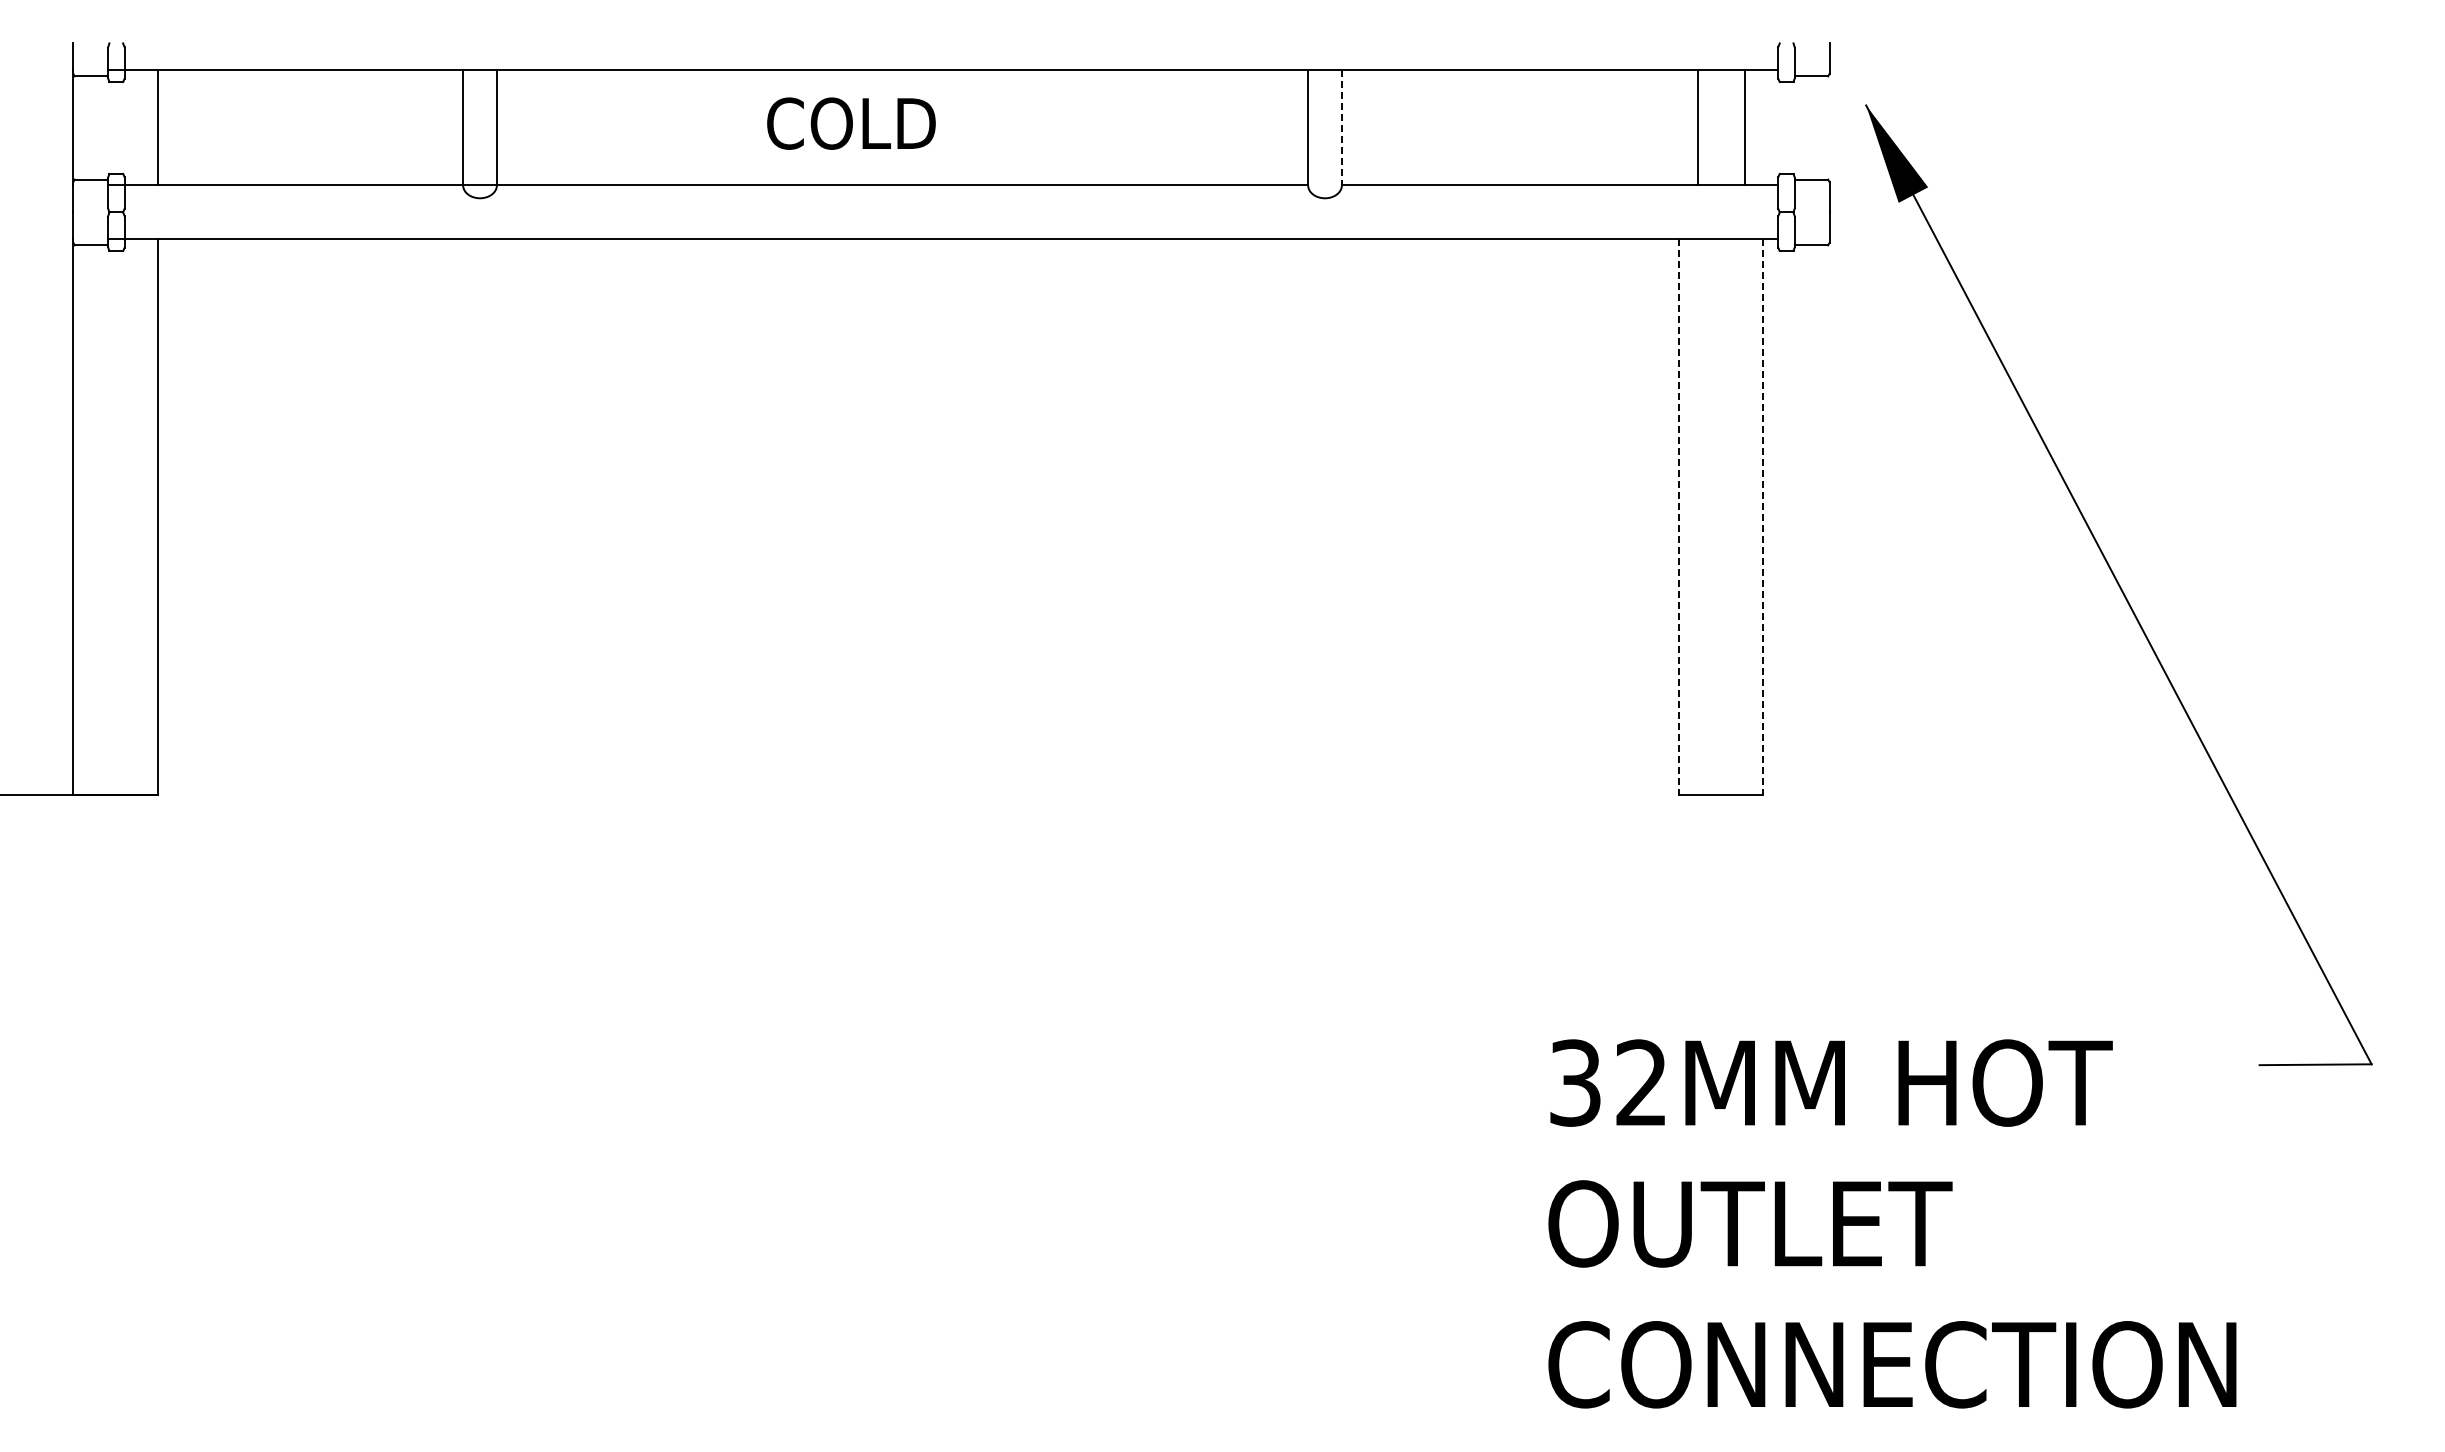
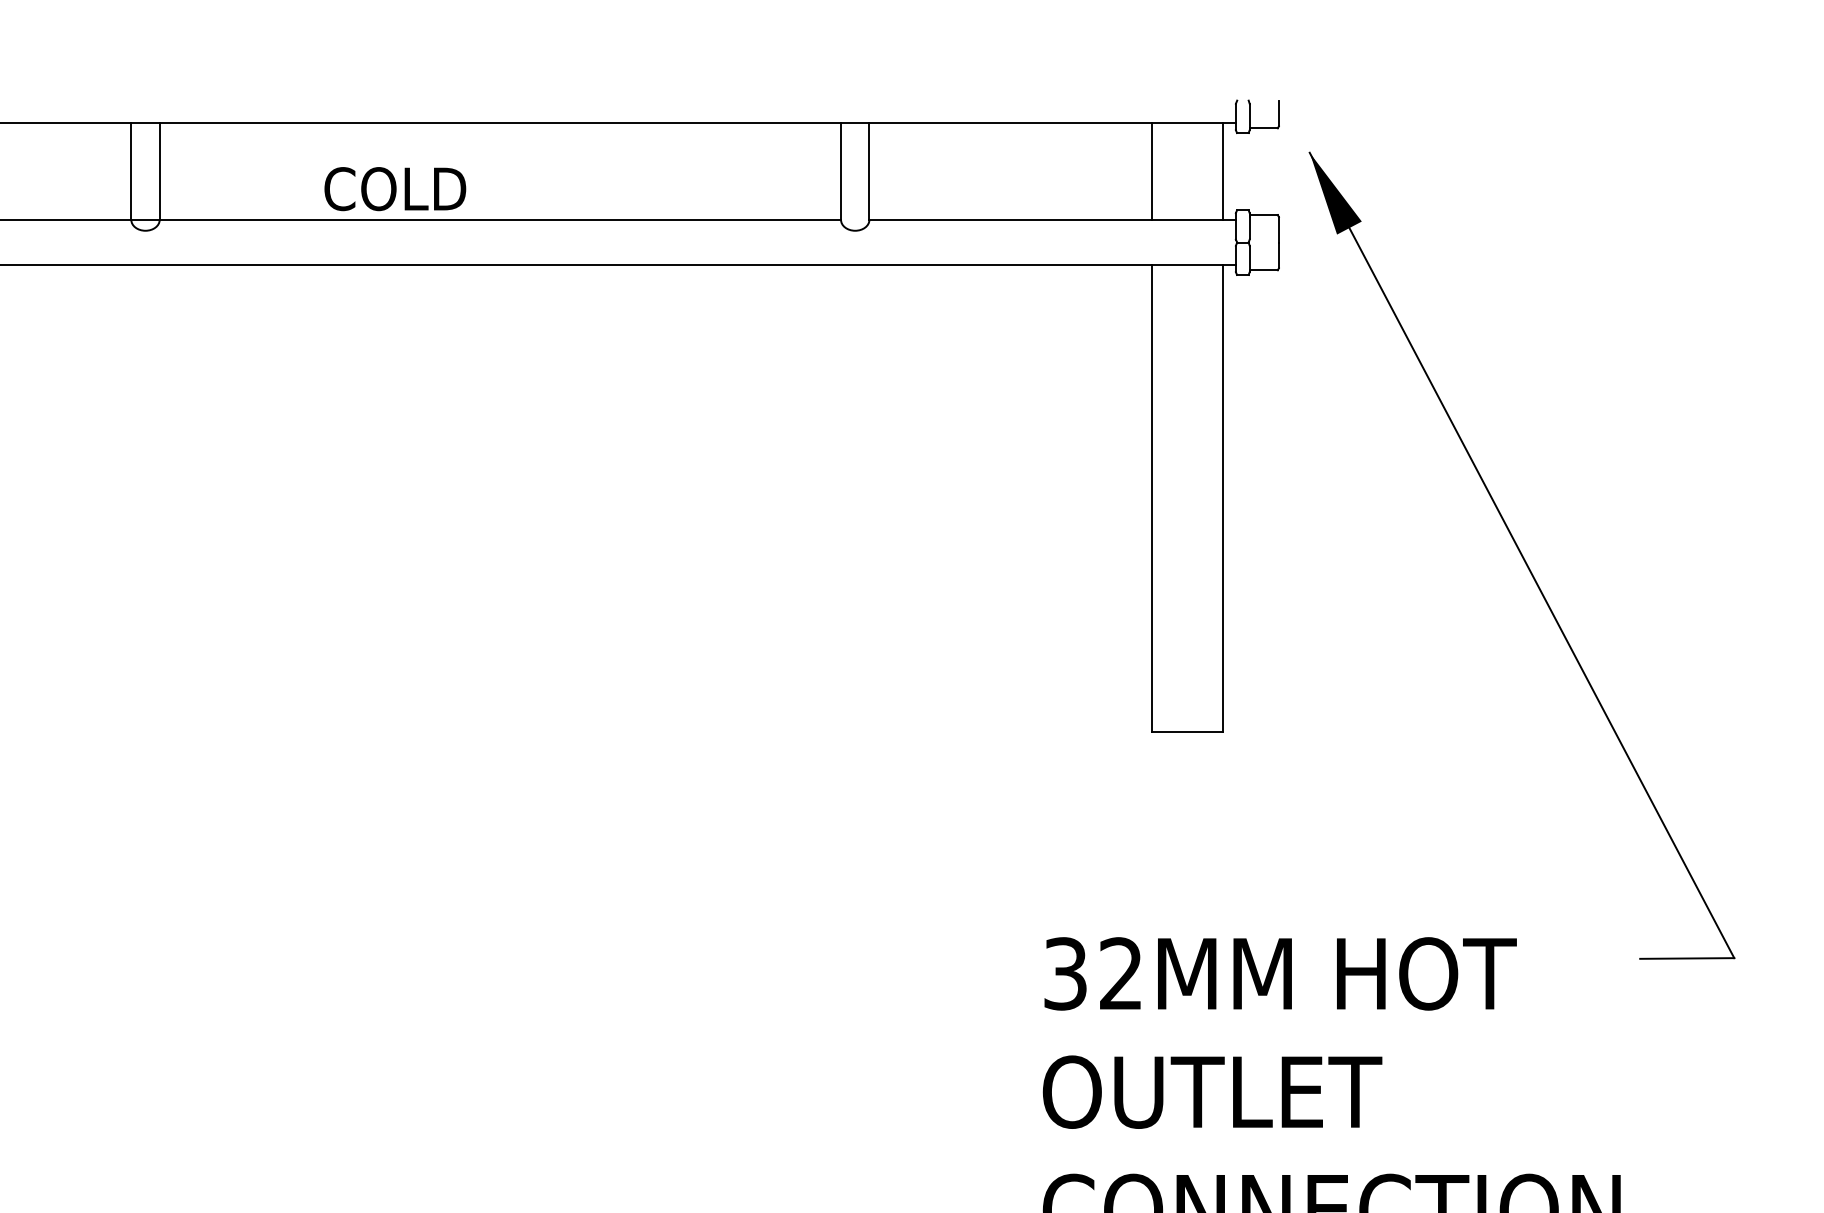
text: (851, 123) -> (395, 188), moved
line: (1698, 127) -> (1223, 171), moved
line: (1744, 127) -> (1152, 171), moved
line: (1341, 128) -> (869, 172), dashed -> solid
line: (1678, 517) -> (1152, 498), dashed -> solid
line: (1763, 517) -> (1223, 498), dashed -> solid

